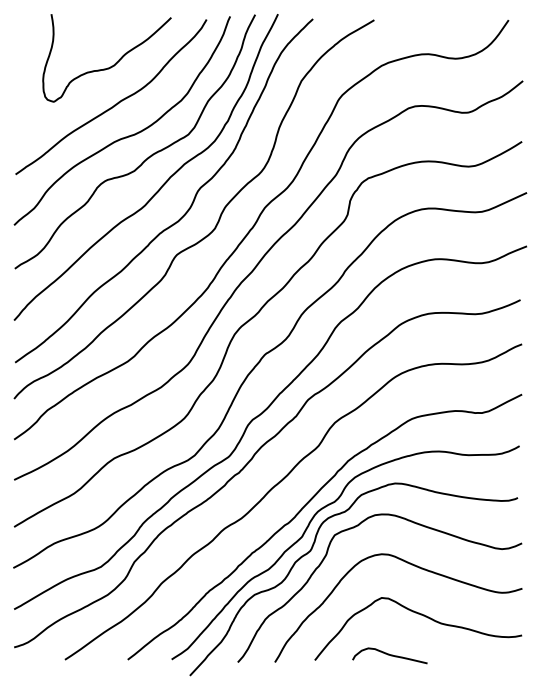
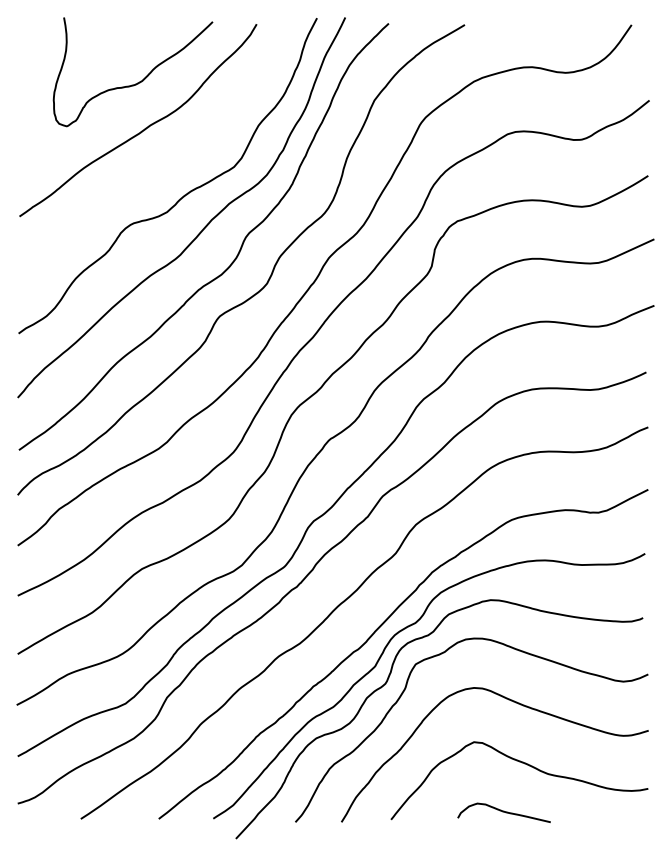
curve: (125, 136) -> (155, 169), removed
curve: (389, 655) -> (503, 812), moved

